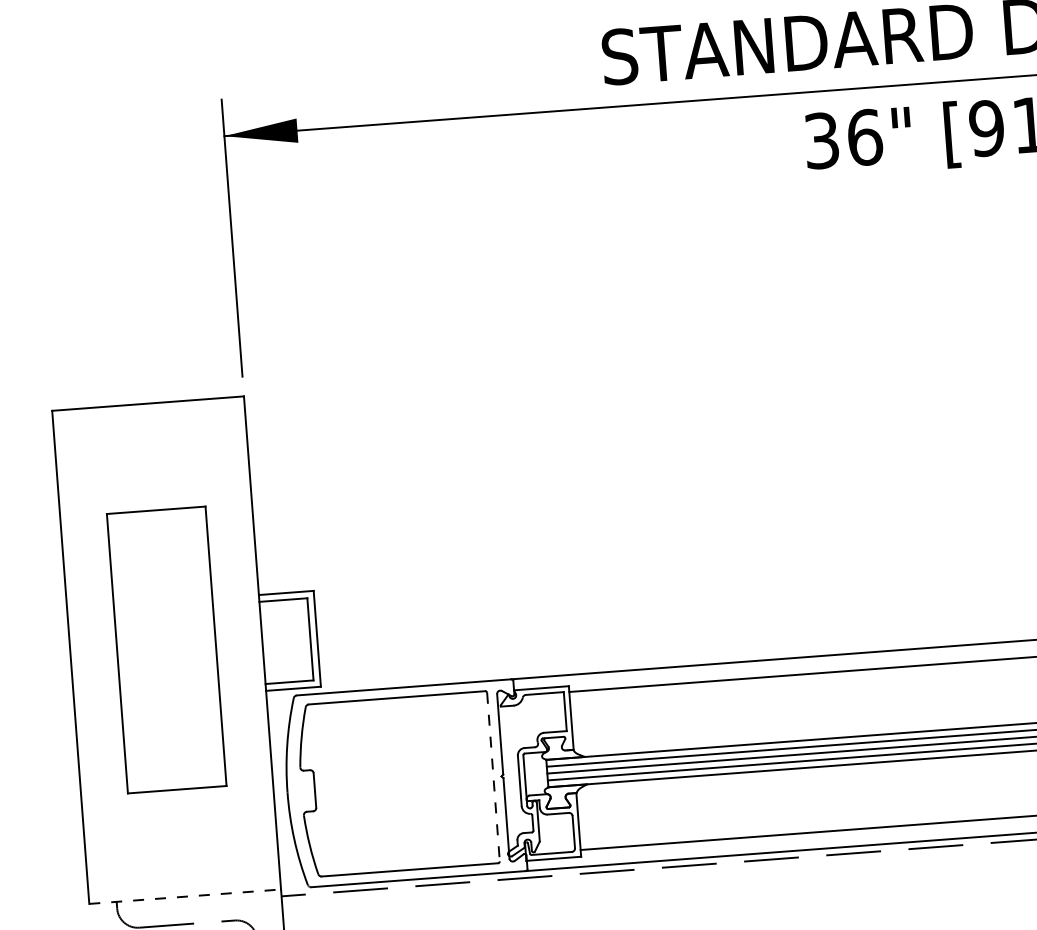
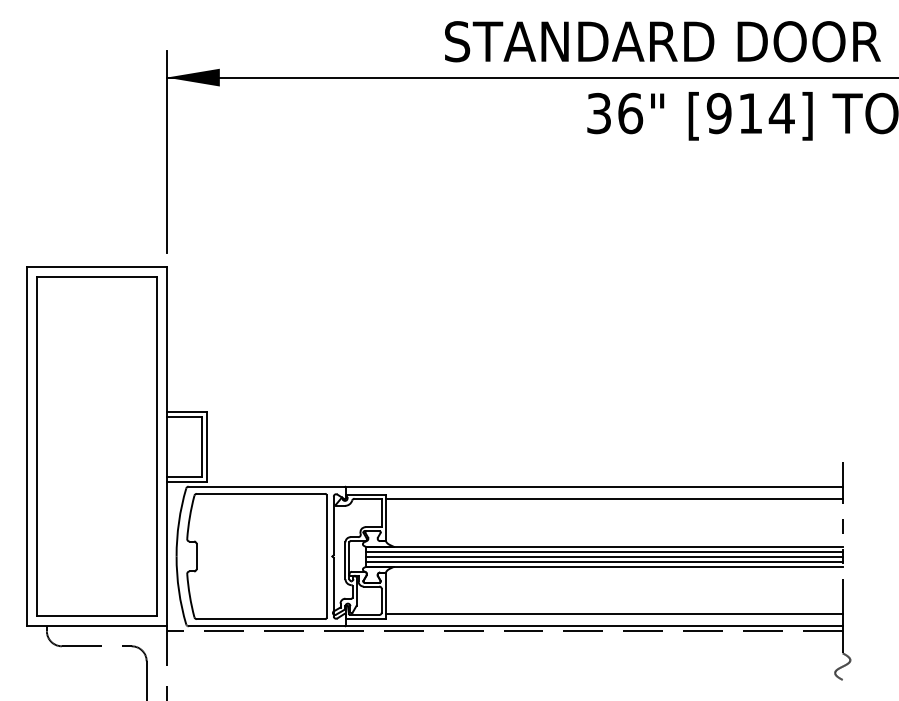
part: (166, 649) -> (96, 446), size x1.67
line: (493, 778) -> (326, 557), dashed -> solid
line: (184, 896) -> (96, 626), dashed -> solid

